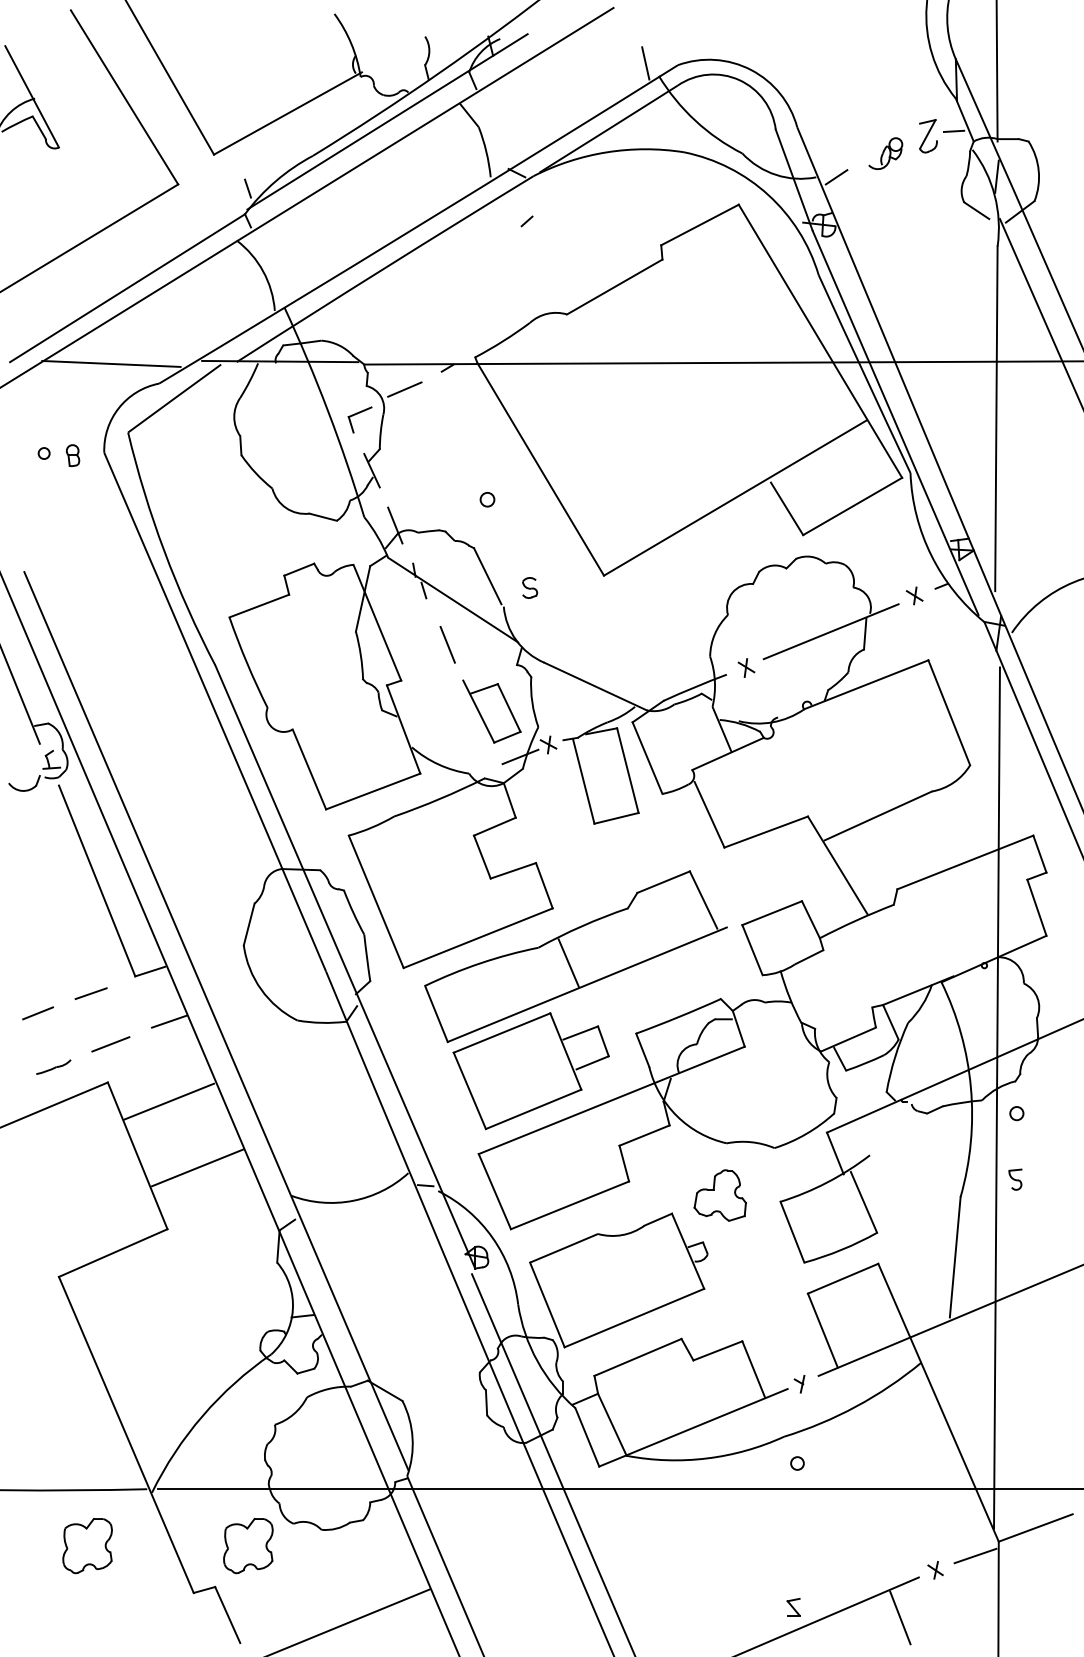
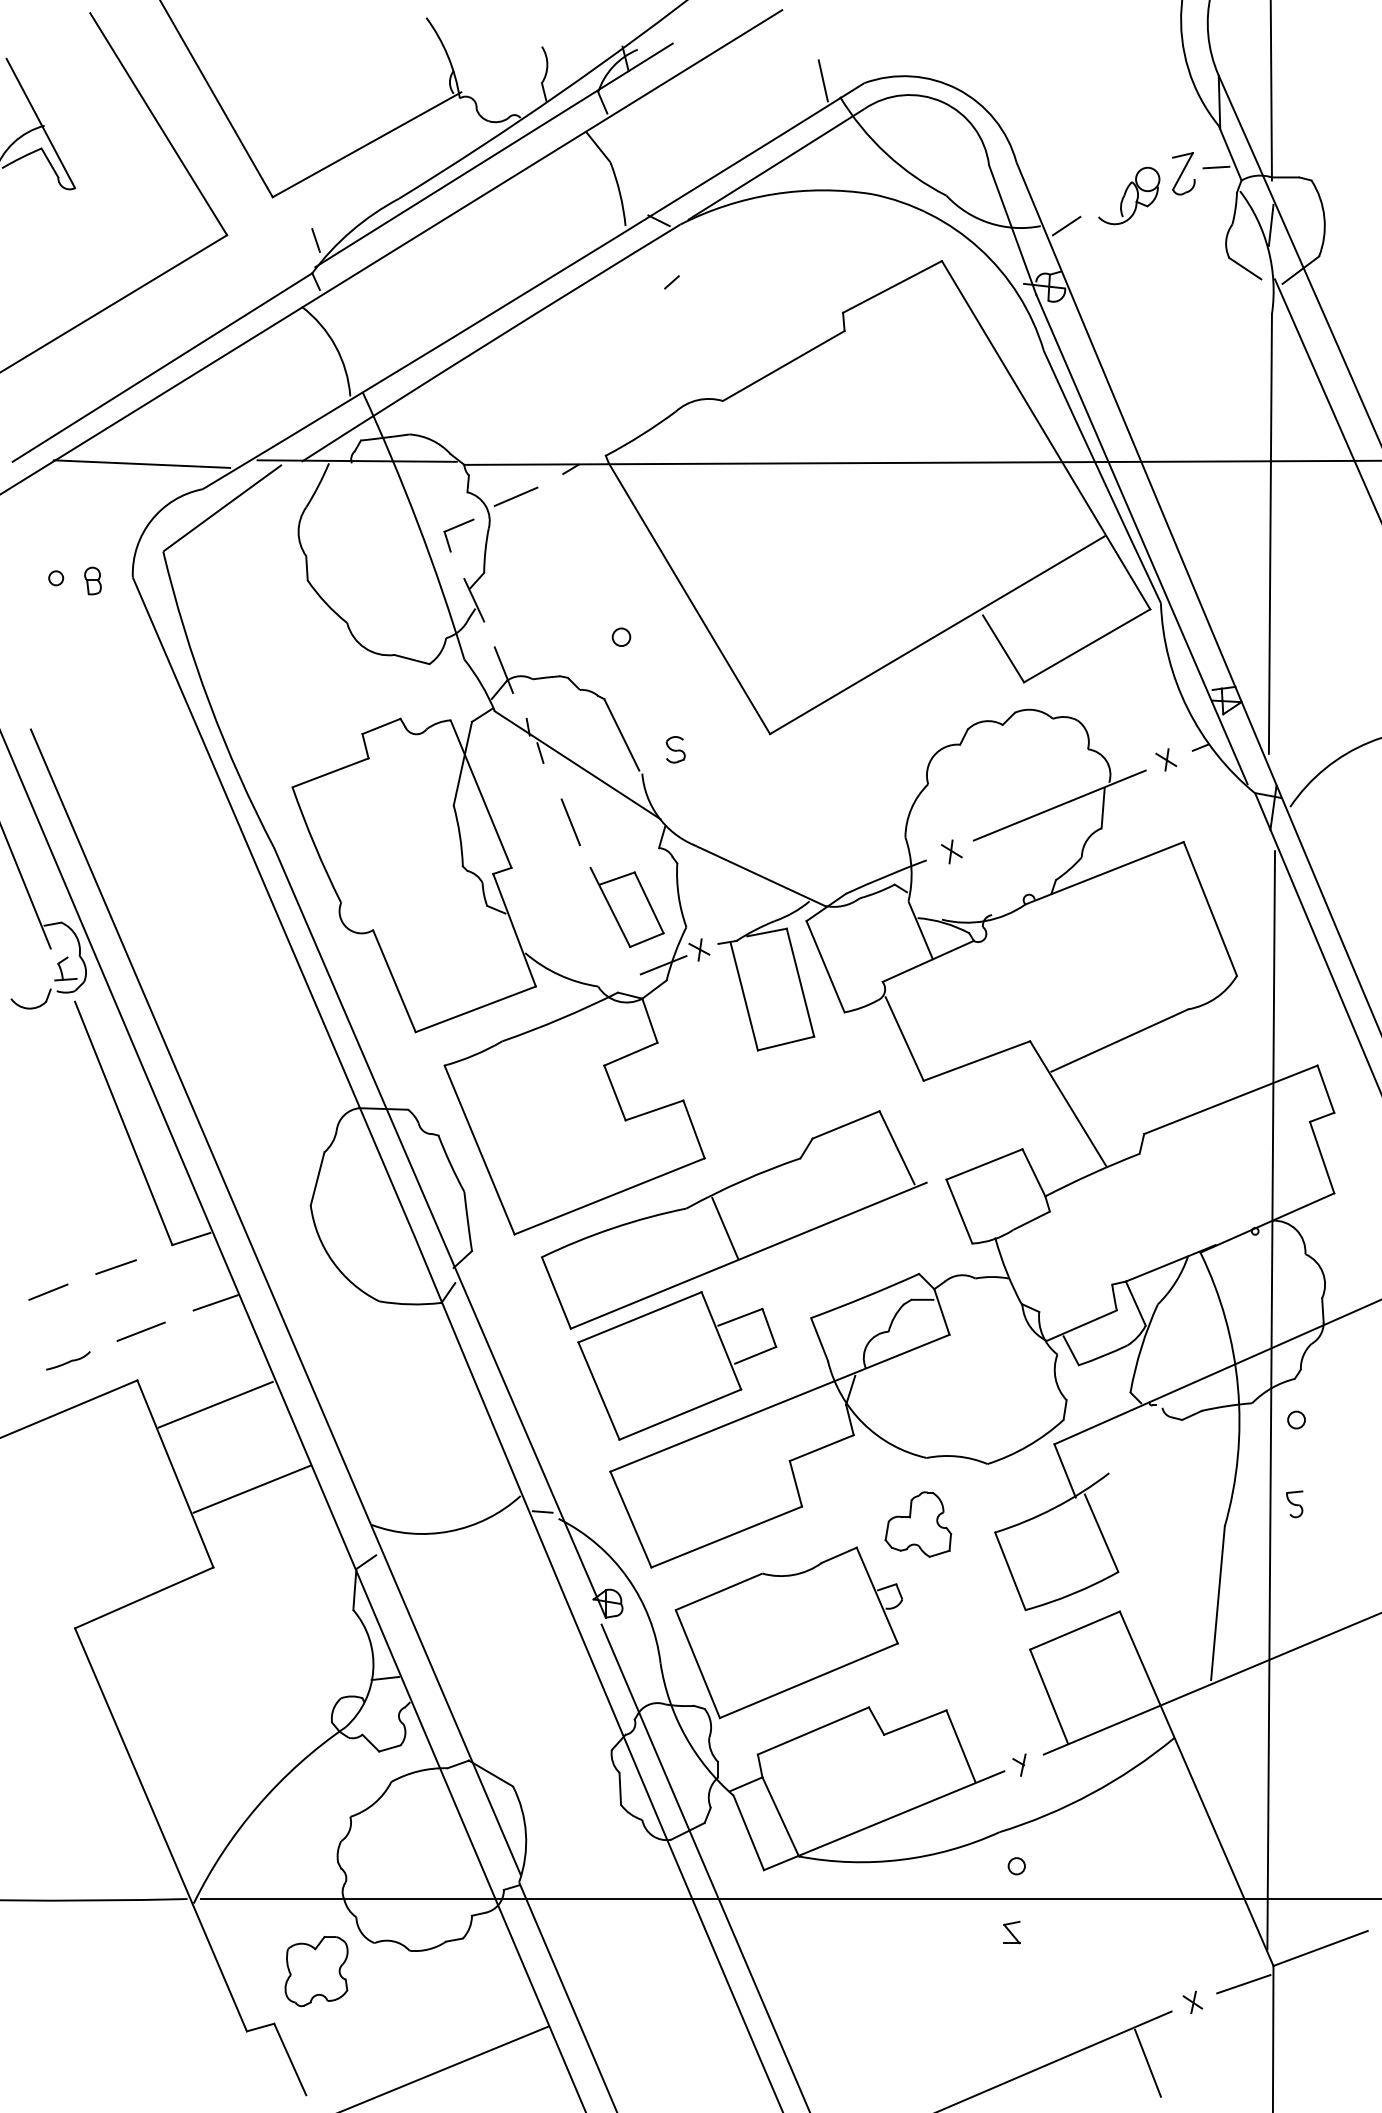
part: (885, 153) -> (1129, 195), size x1.43
part: (87, 1546) -> (111, 1971), removed
part: (793, 1607) -> (1011, 1932), moved

